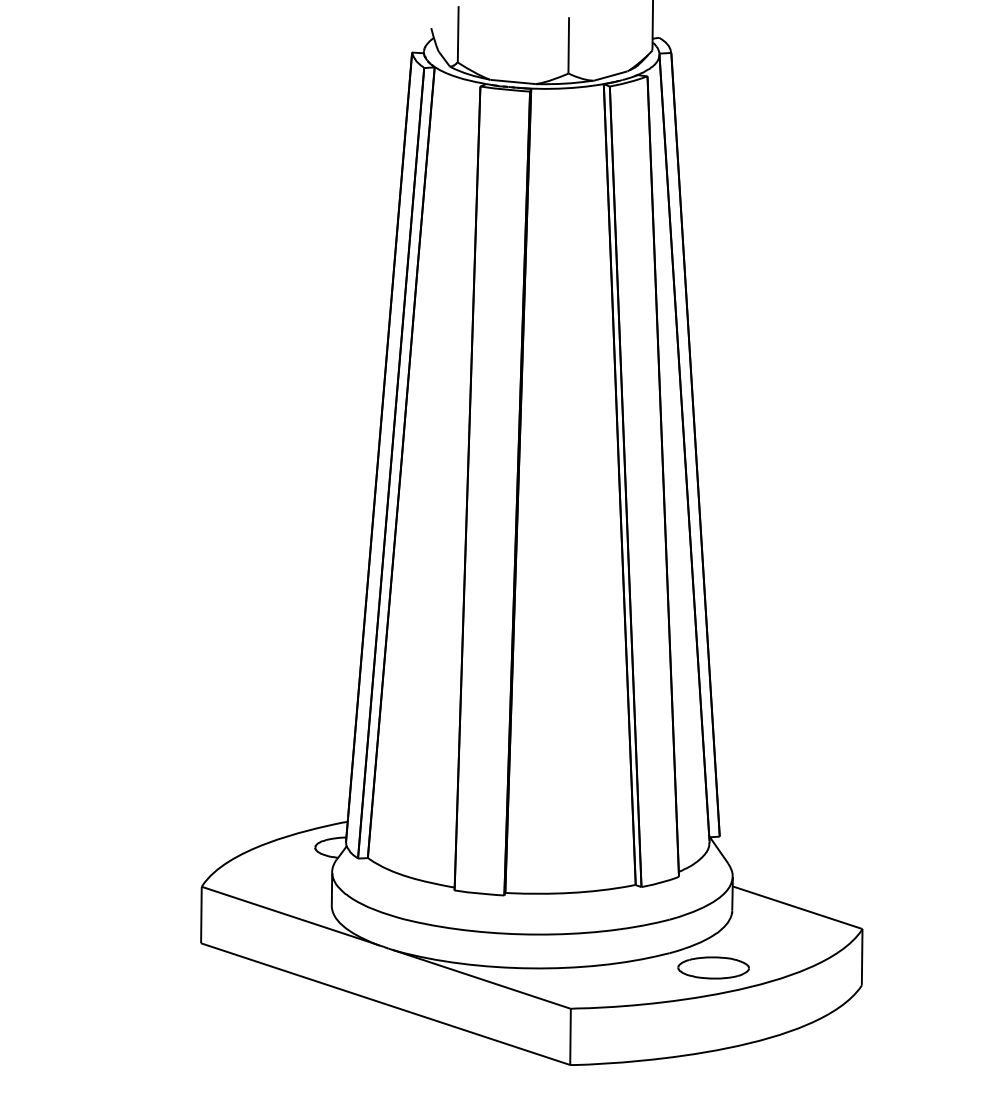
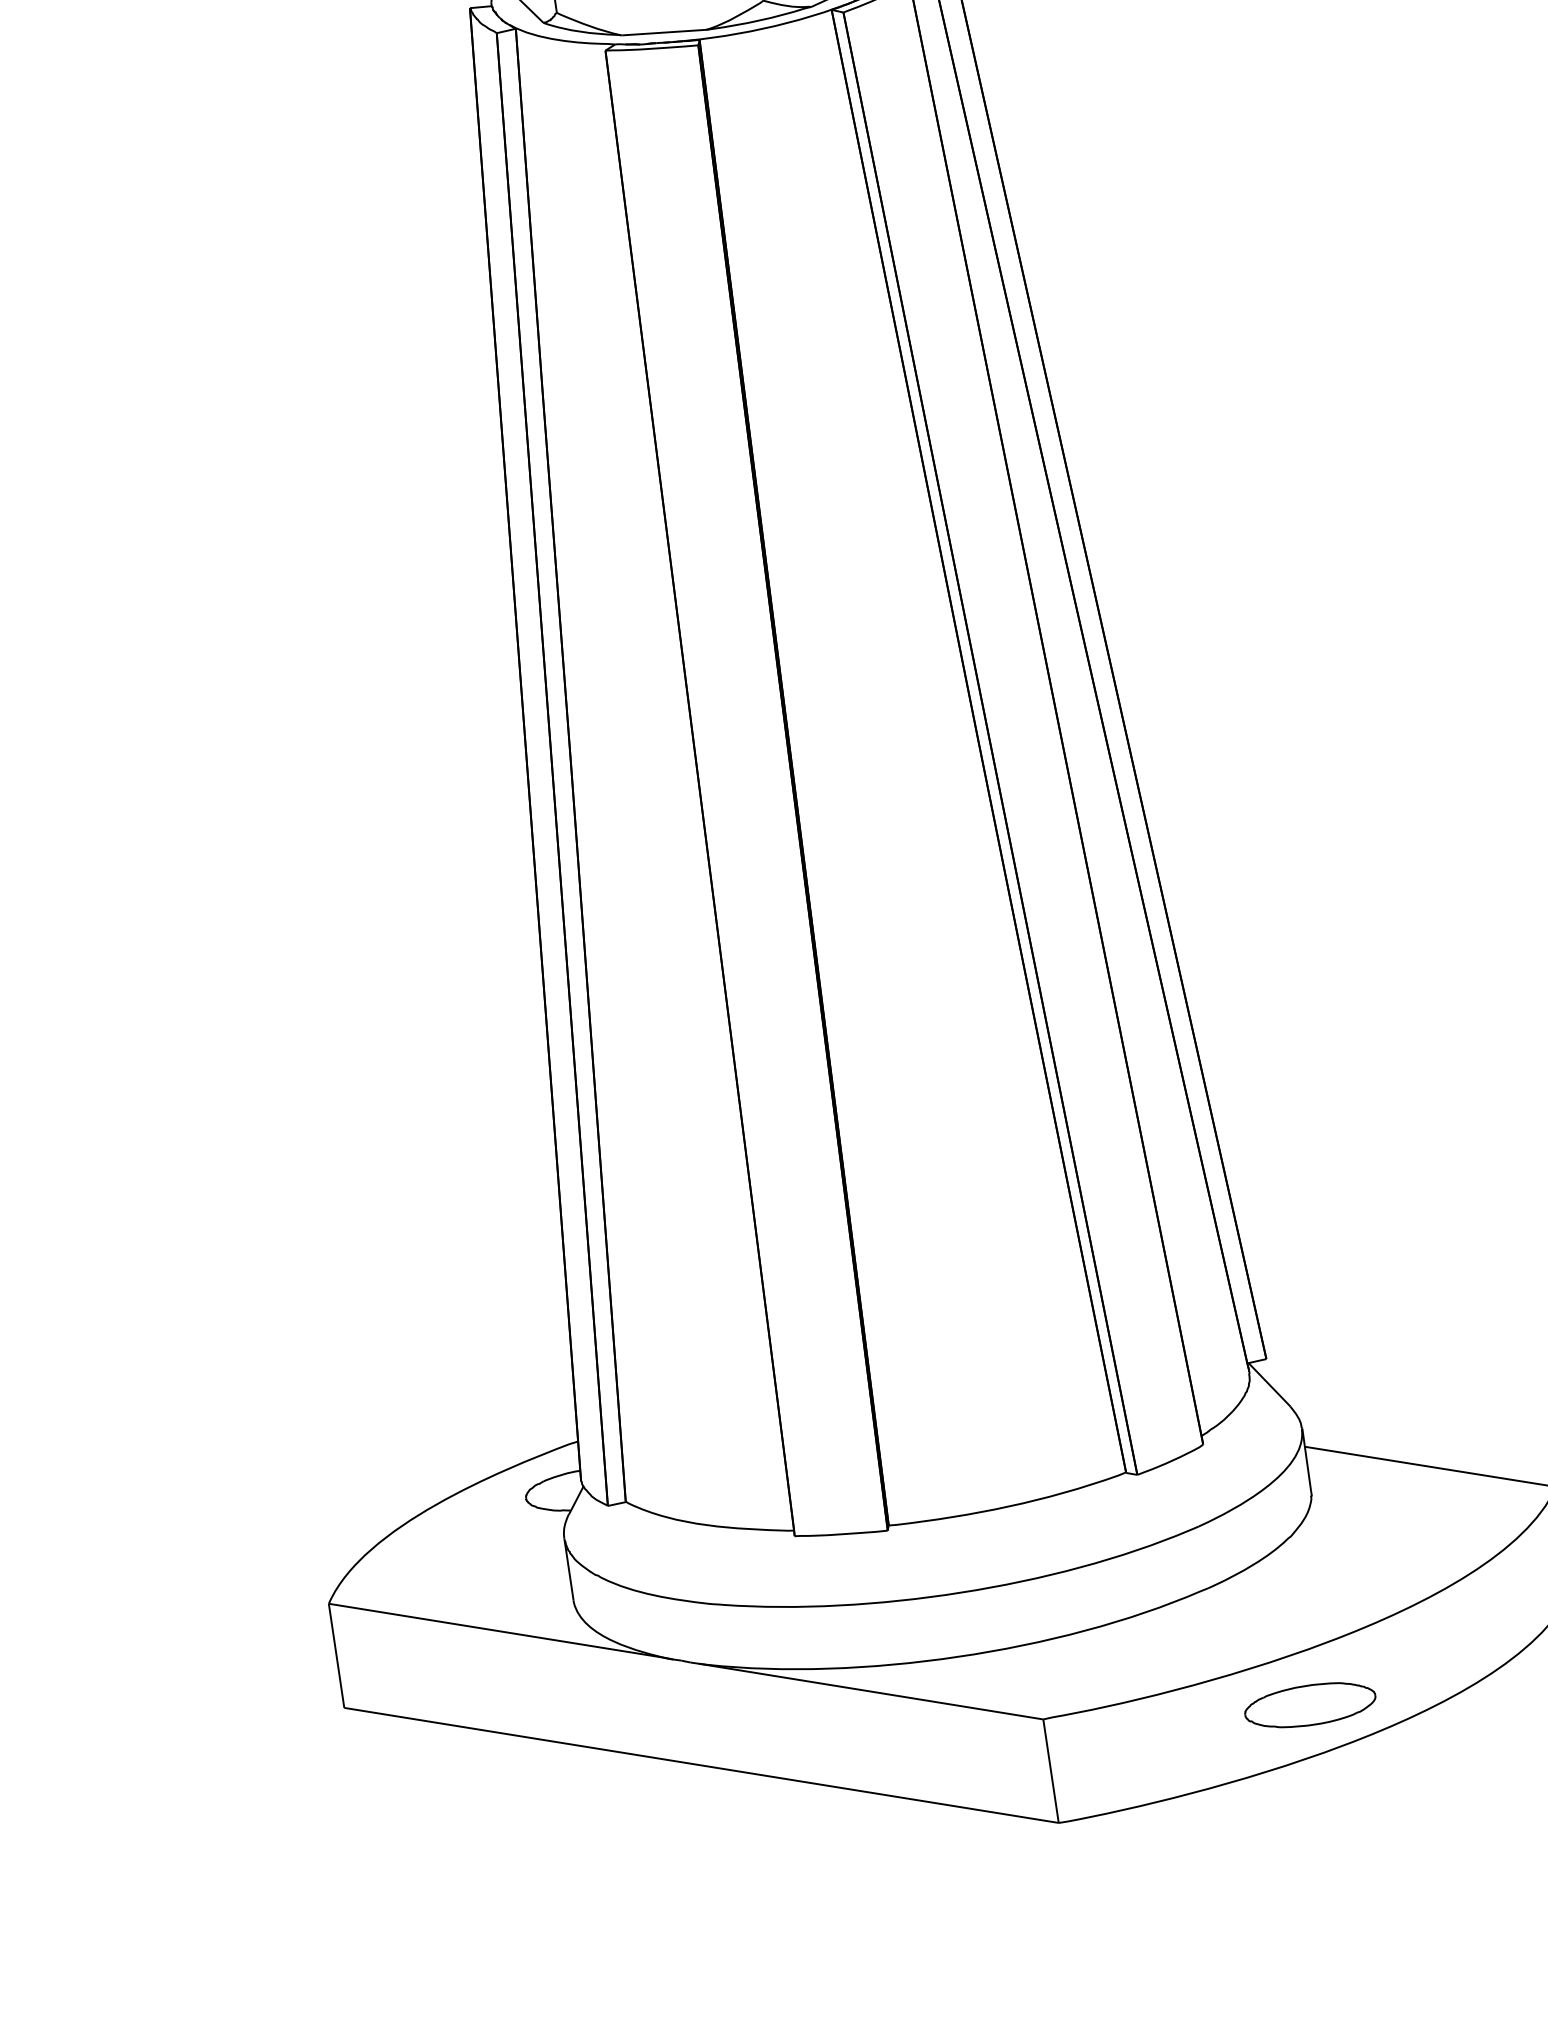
part: (713, 967) -> (1309, 1704), moved

